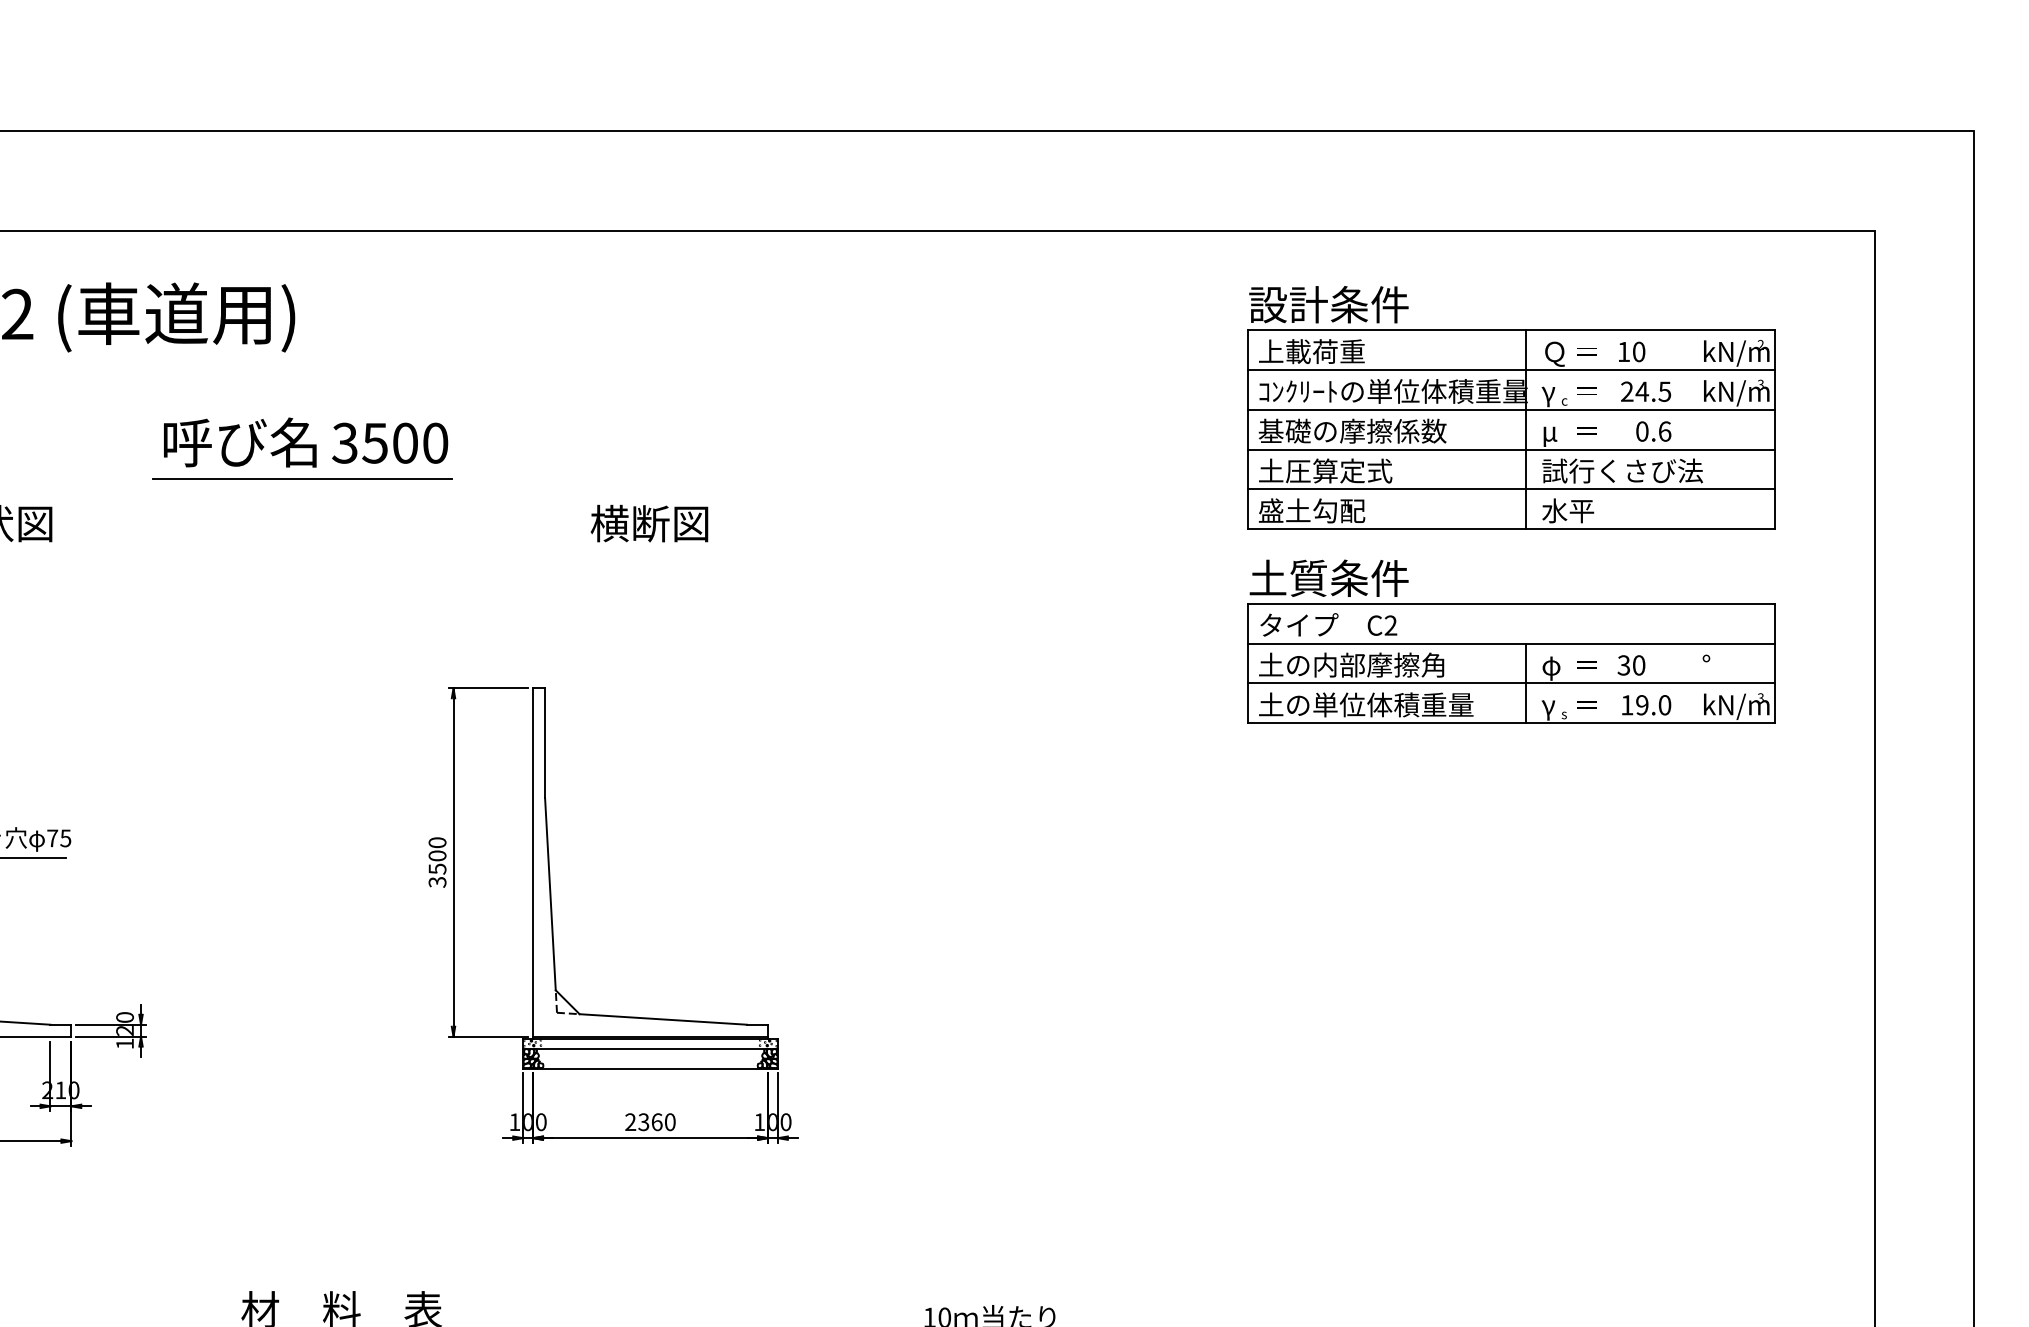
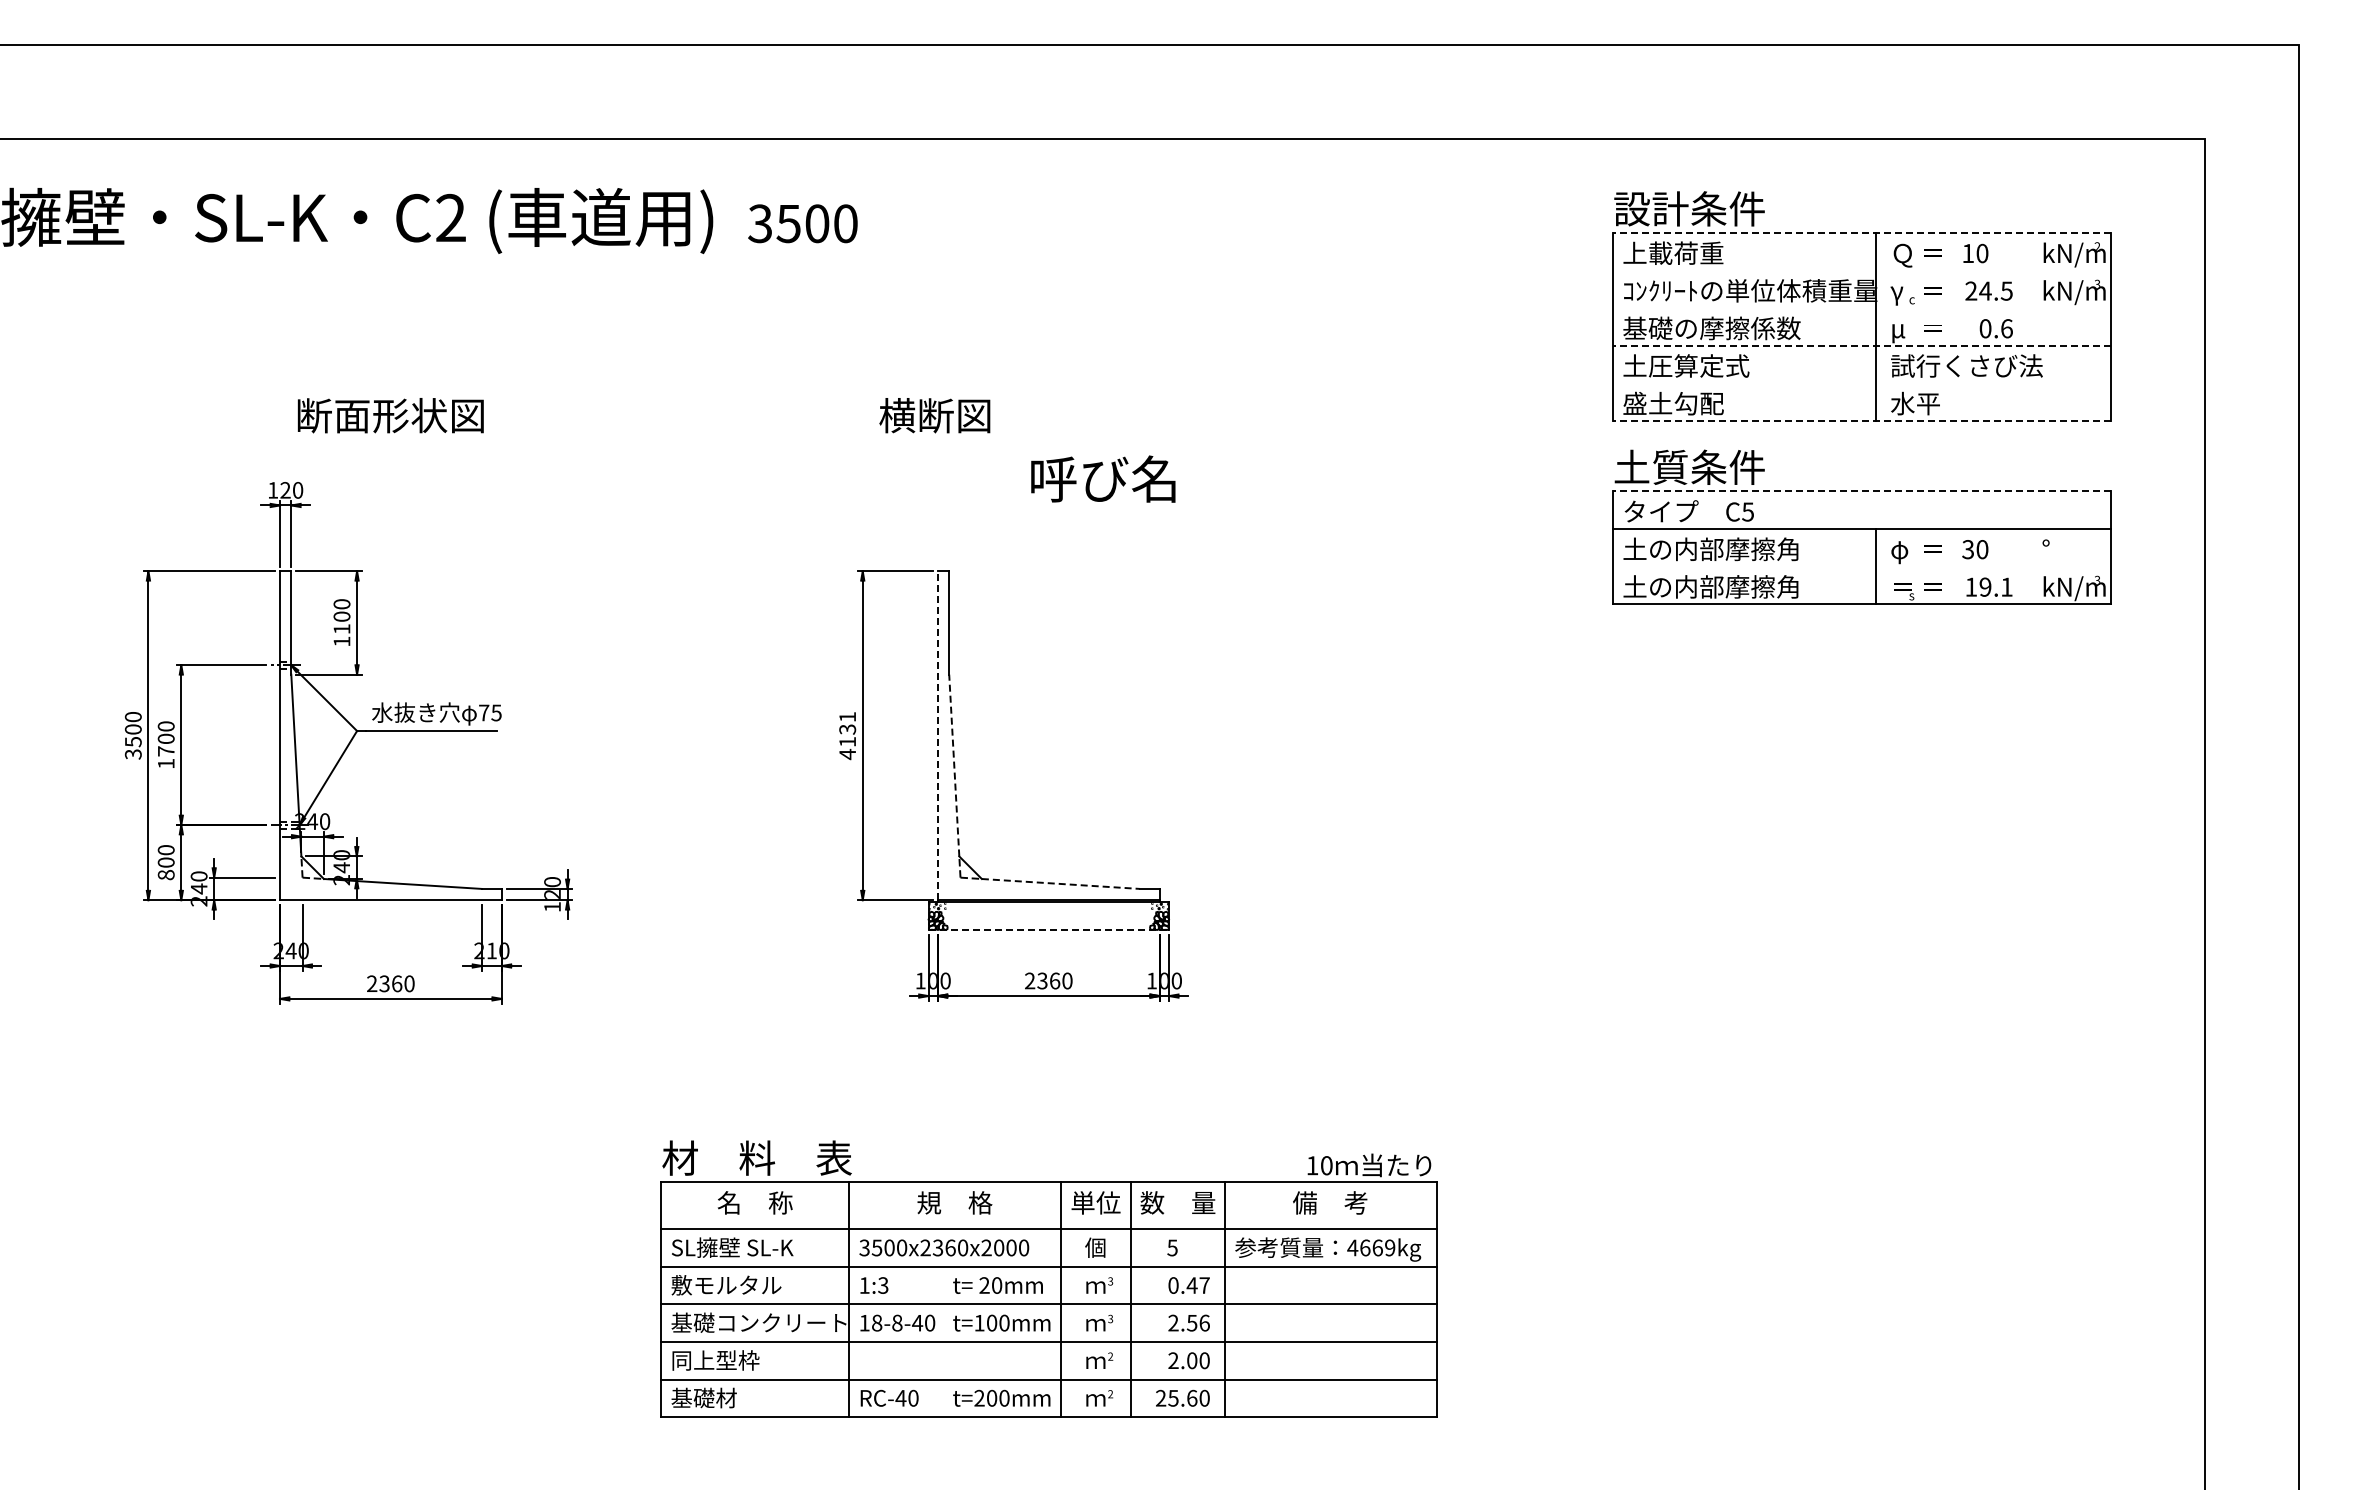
line: (1510, 329) -> (1861, 232), solid -> dashed
line: (1510, 369) -> (1861, 270), removed
line: (1510, 410) -> (1861, 308), removed
text: (240, 441) -> (1103, 478), moved
text: (389, 442) -> (802, 223), moved
line: (1510, 449) -> (1861, 345), solid -> dashed
line: (301, 478) -> (719, 373), removed
line: (1510, 489) -> (1861, 383), removed
text: (649, 523) -> (934, 415), moved
line: (1510, 528) -> (1861, 420), solid -> dashed
line: (1510, 603) -> (1861, 491), solid -> dashed
text: (1390, 625) -> (1747, 511), C2 -> C5
line: (1510, 683) -> (1861, 566), removed
text: (1393, 704) -> (1750, 586), 土の単位体積重量 -> 土の内部摩擦角
text: (1664, 704) -> (2006, 586), 19.0 -> 19.1
text: (1552, 709) -> (1900, 591), γ -> ＝
line: (532, 862) -> (937, 735), solid -> dashed
text: (437, 863) -> (847, 736), 3500 -> 4131
line: (550, 894) -> (954, 765), solid -> dashed
line: (663, 1020) -> (1061, 884), solid -> dashed
line: (650, 1048) -> (1048, 911), removed
line: (651, 1068) -> (1049, 930), solid -> dashed

